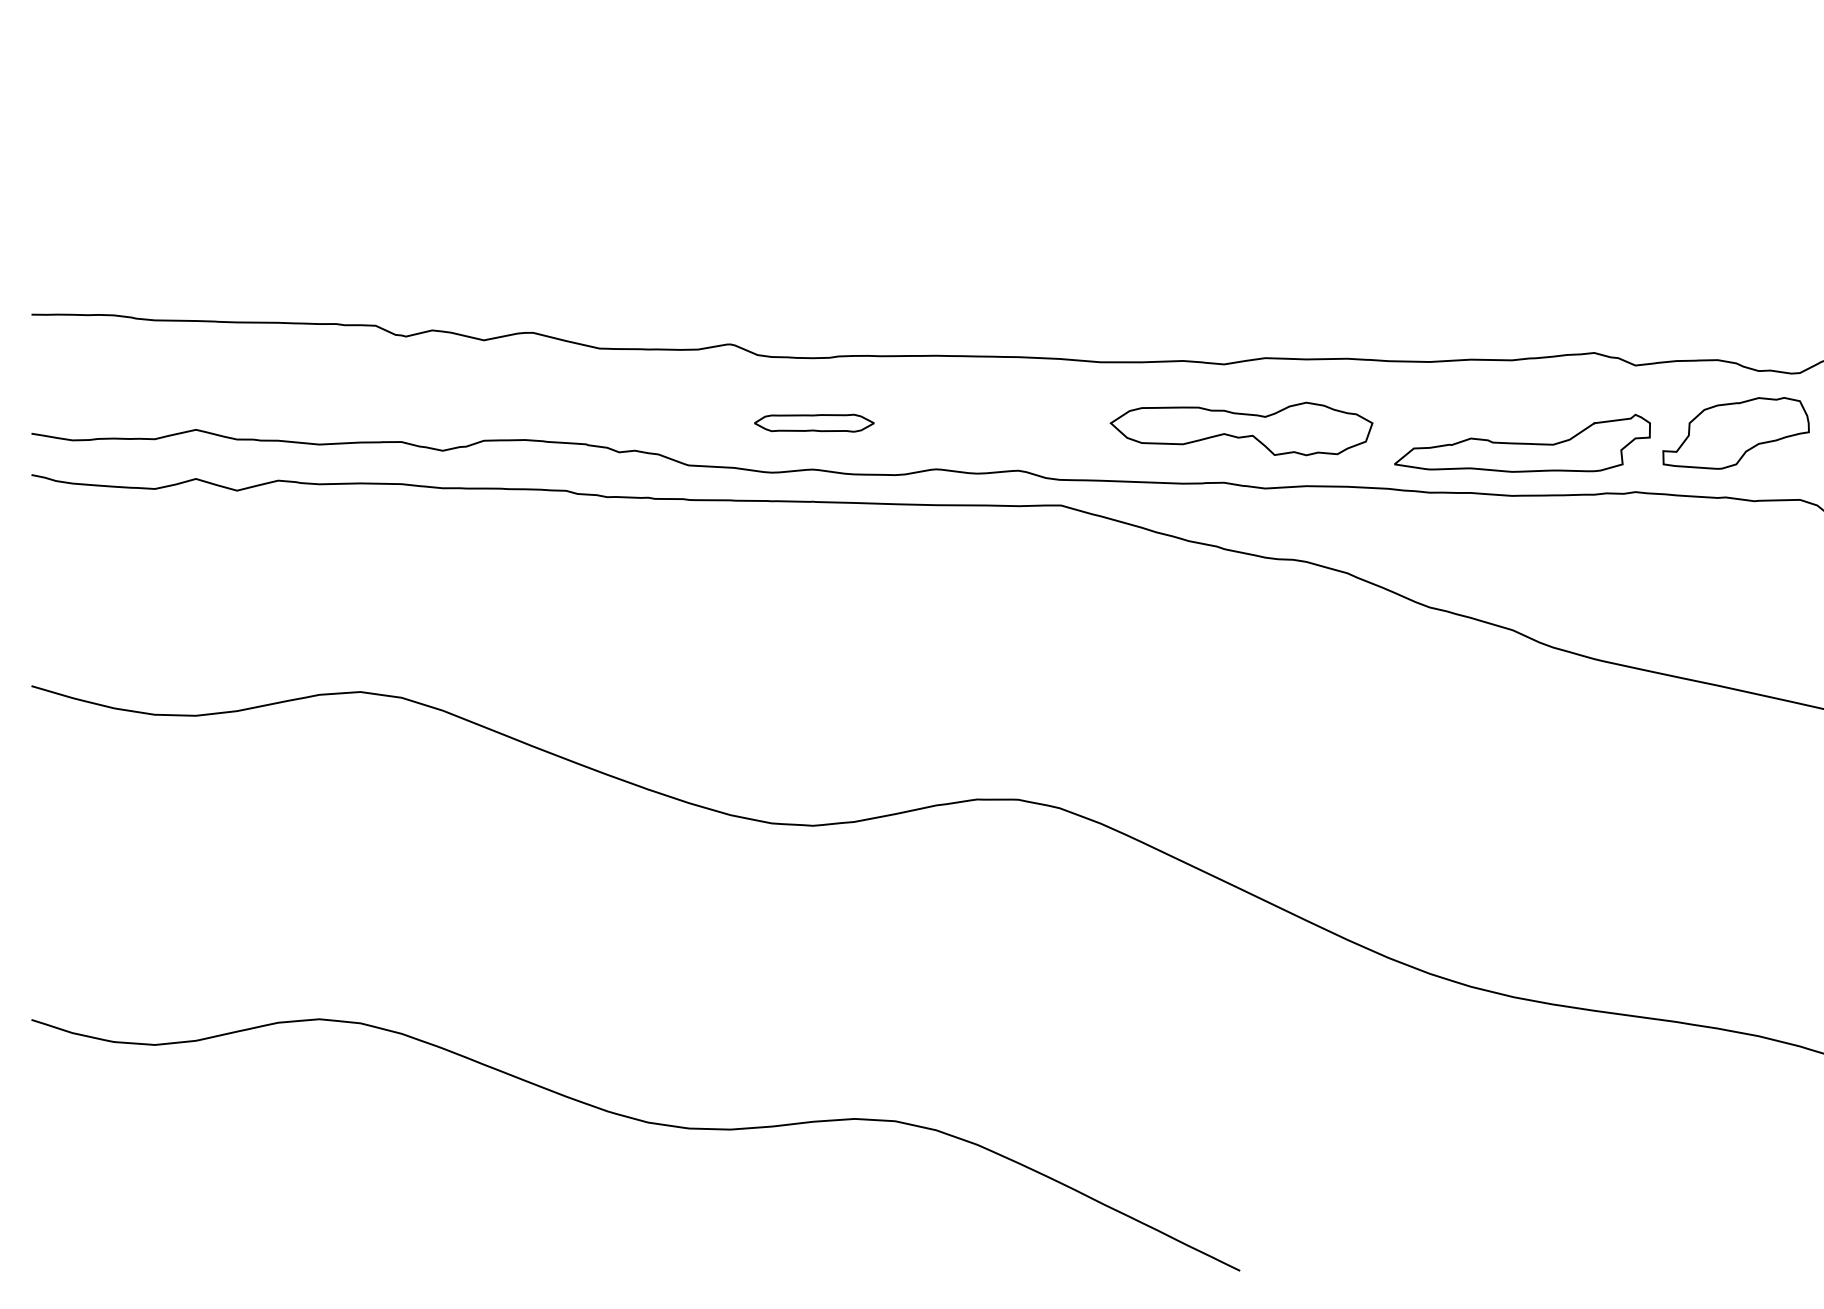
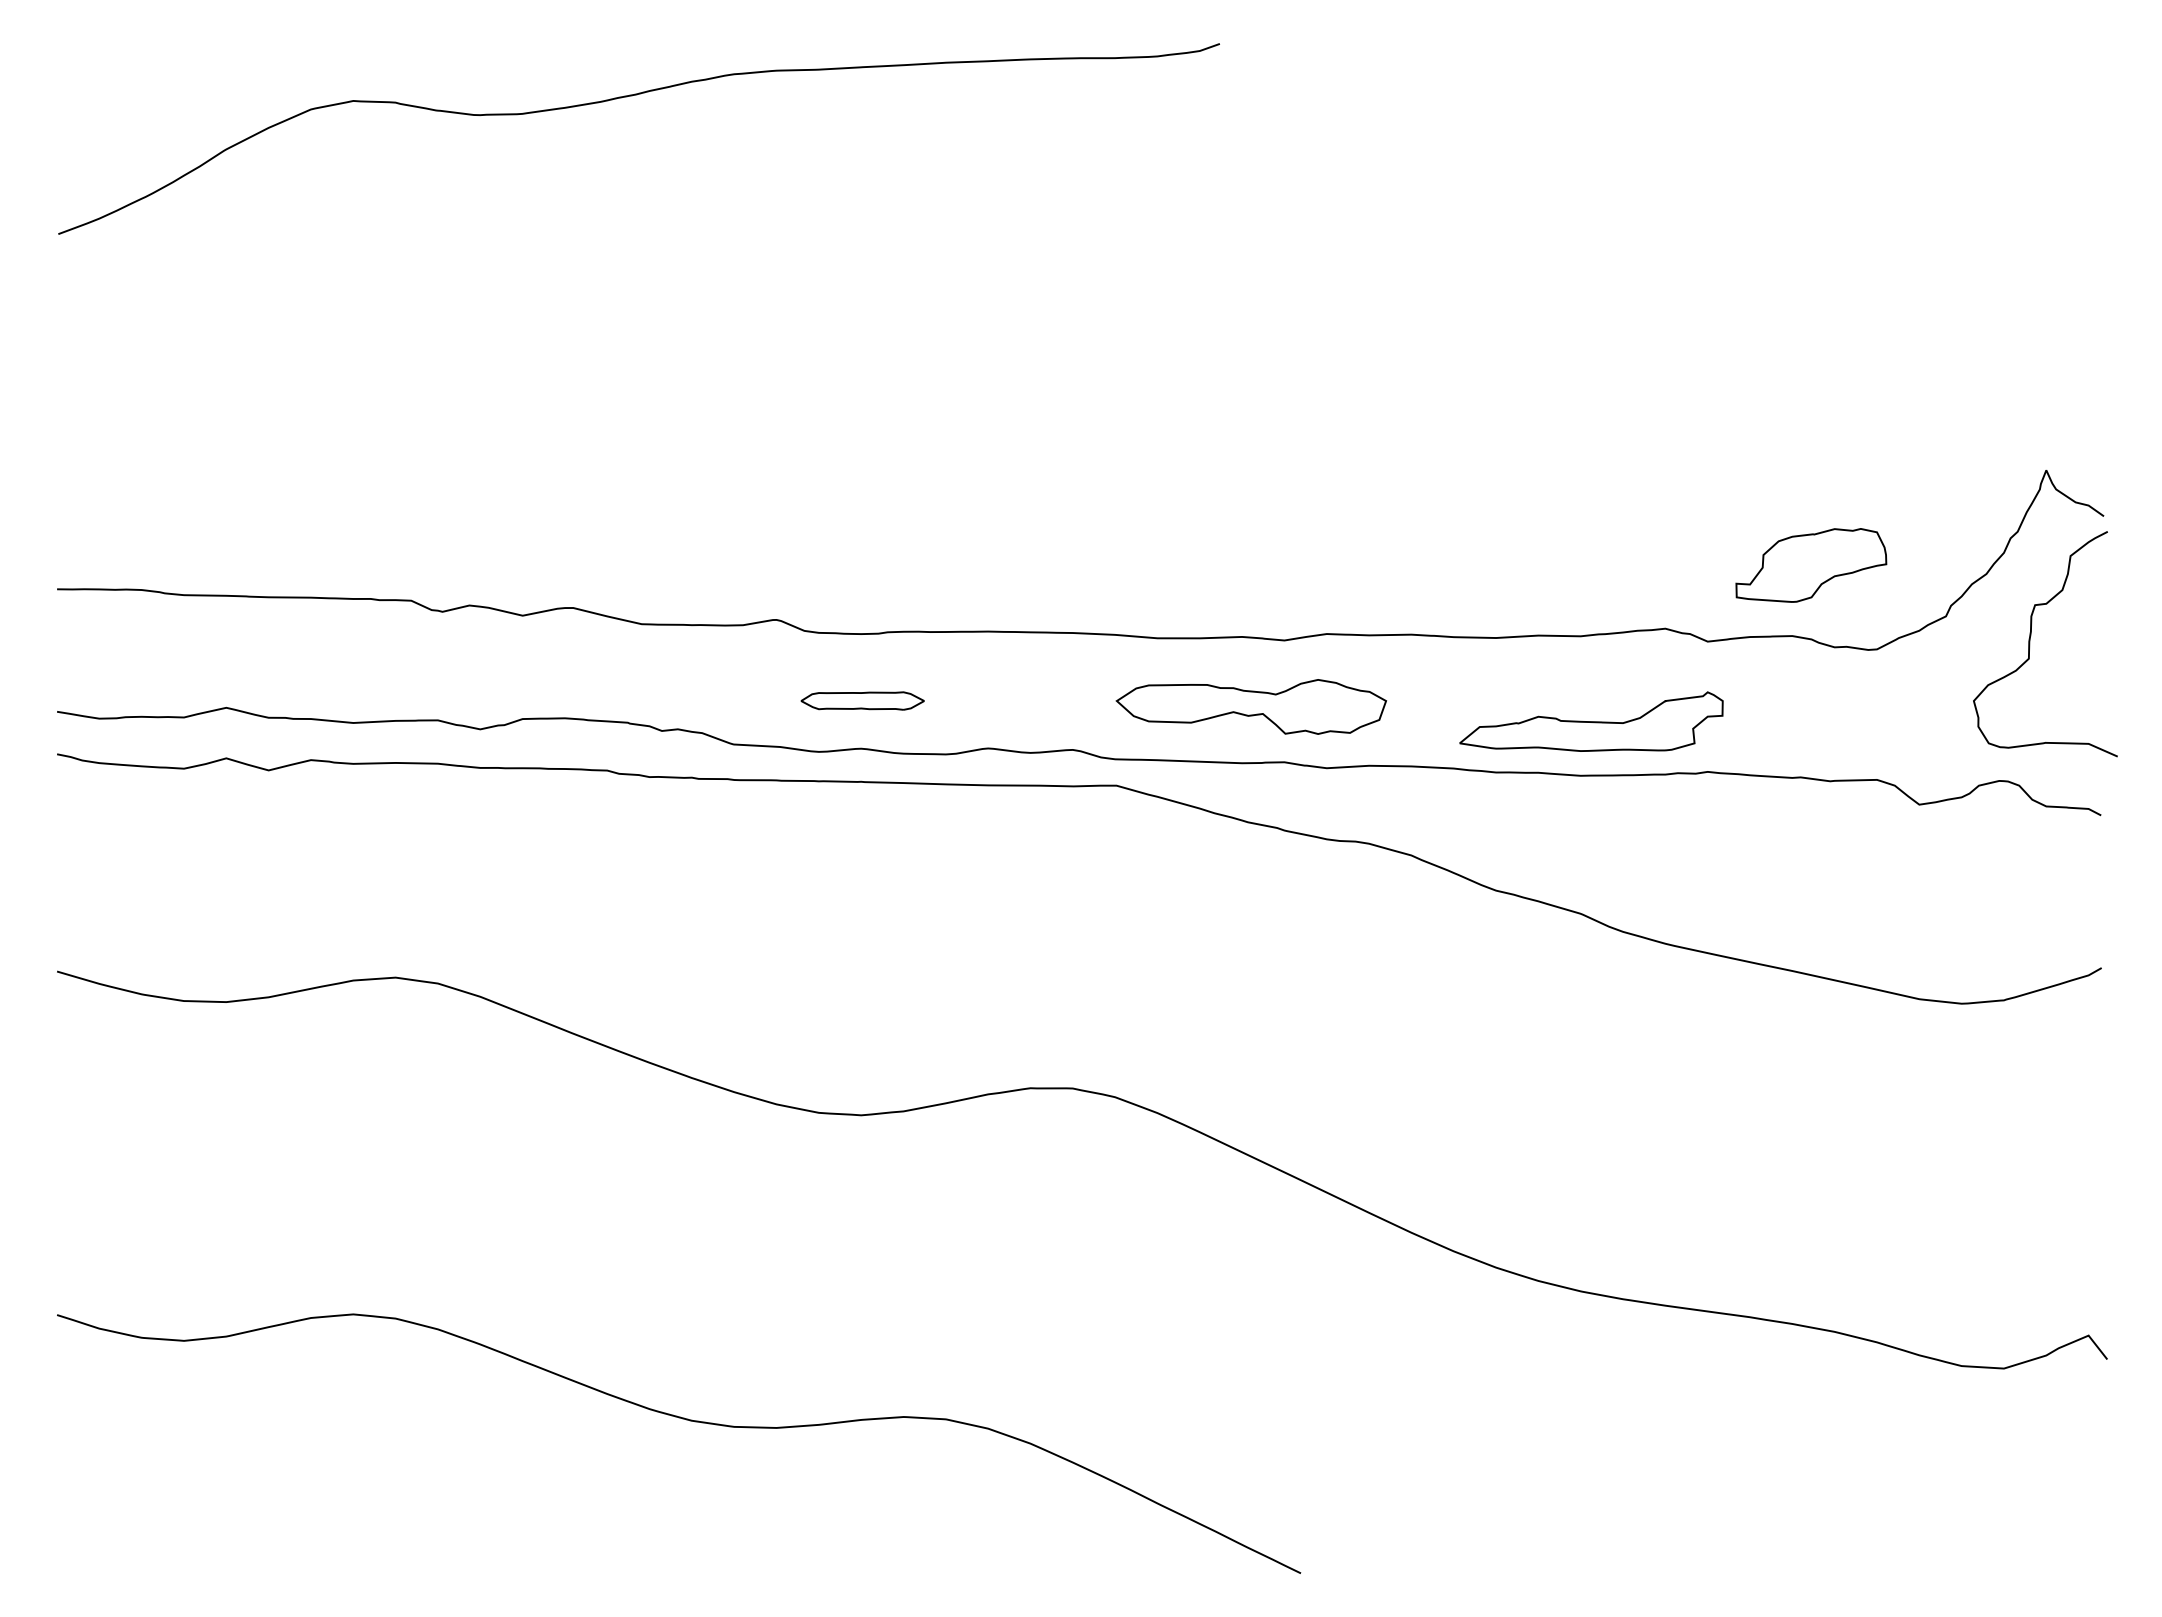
part: (1241, 428) -> (1251, 706), moved
part: (1736, 433) -> (1811, 565), moved

